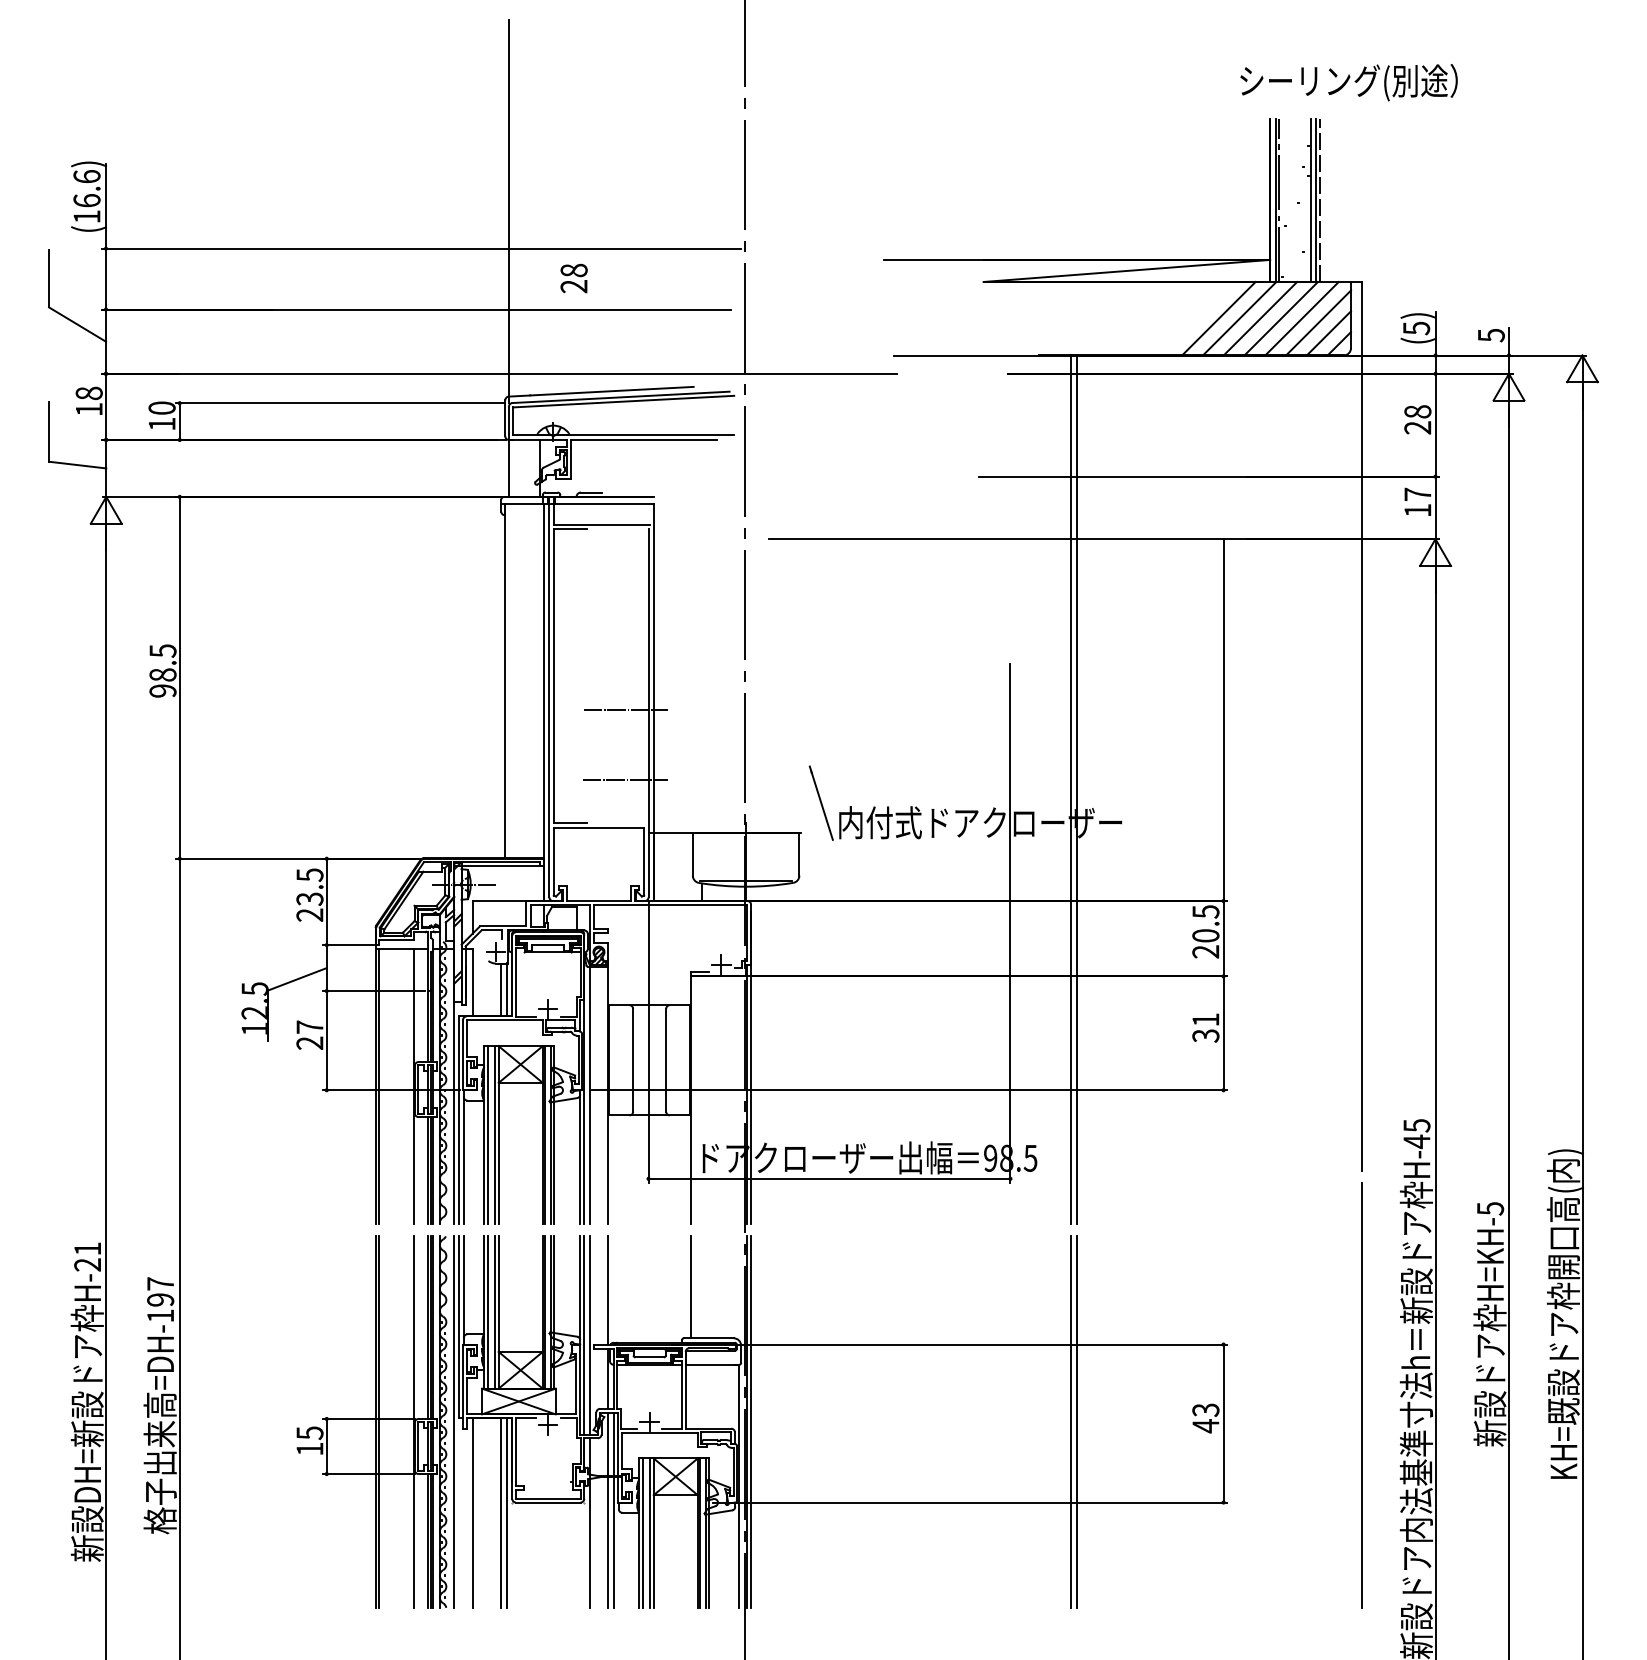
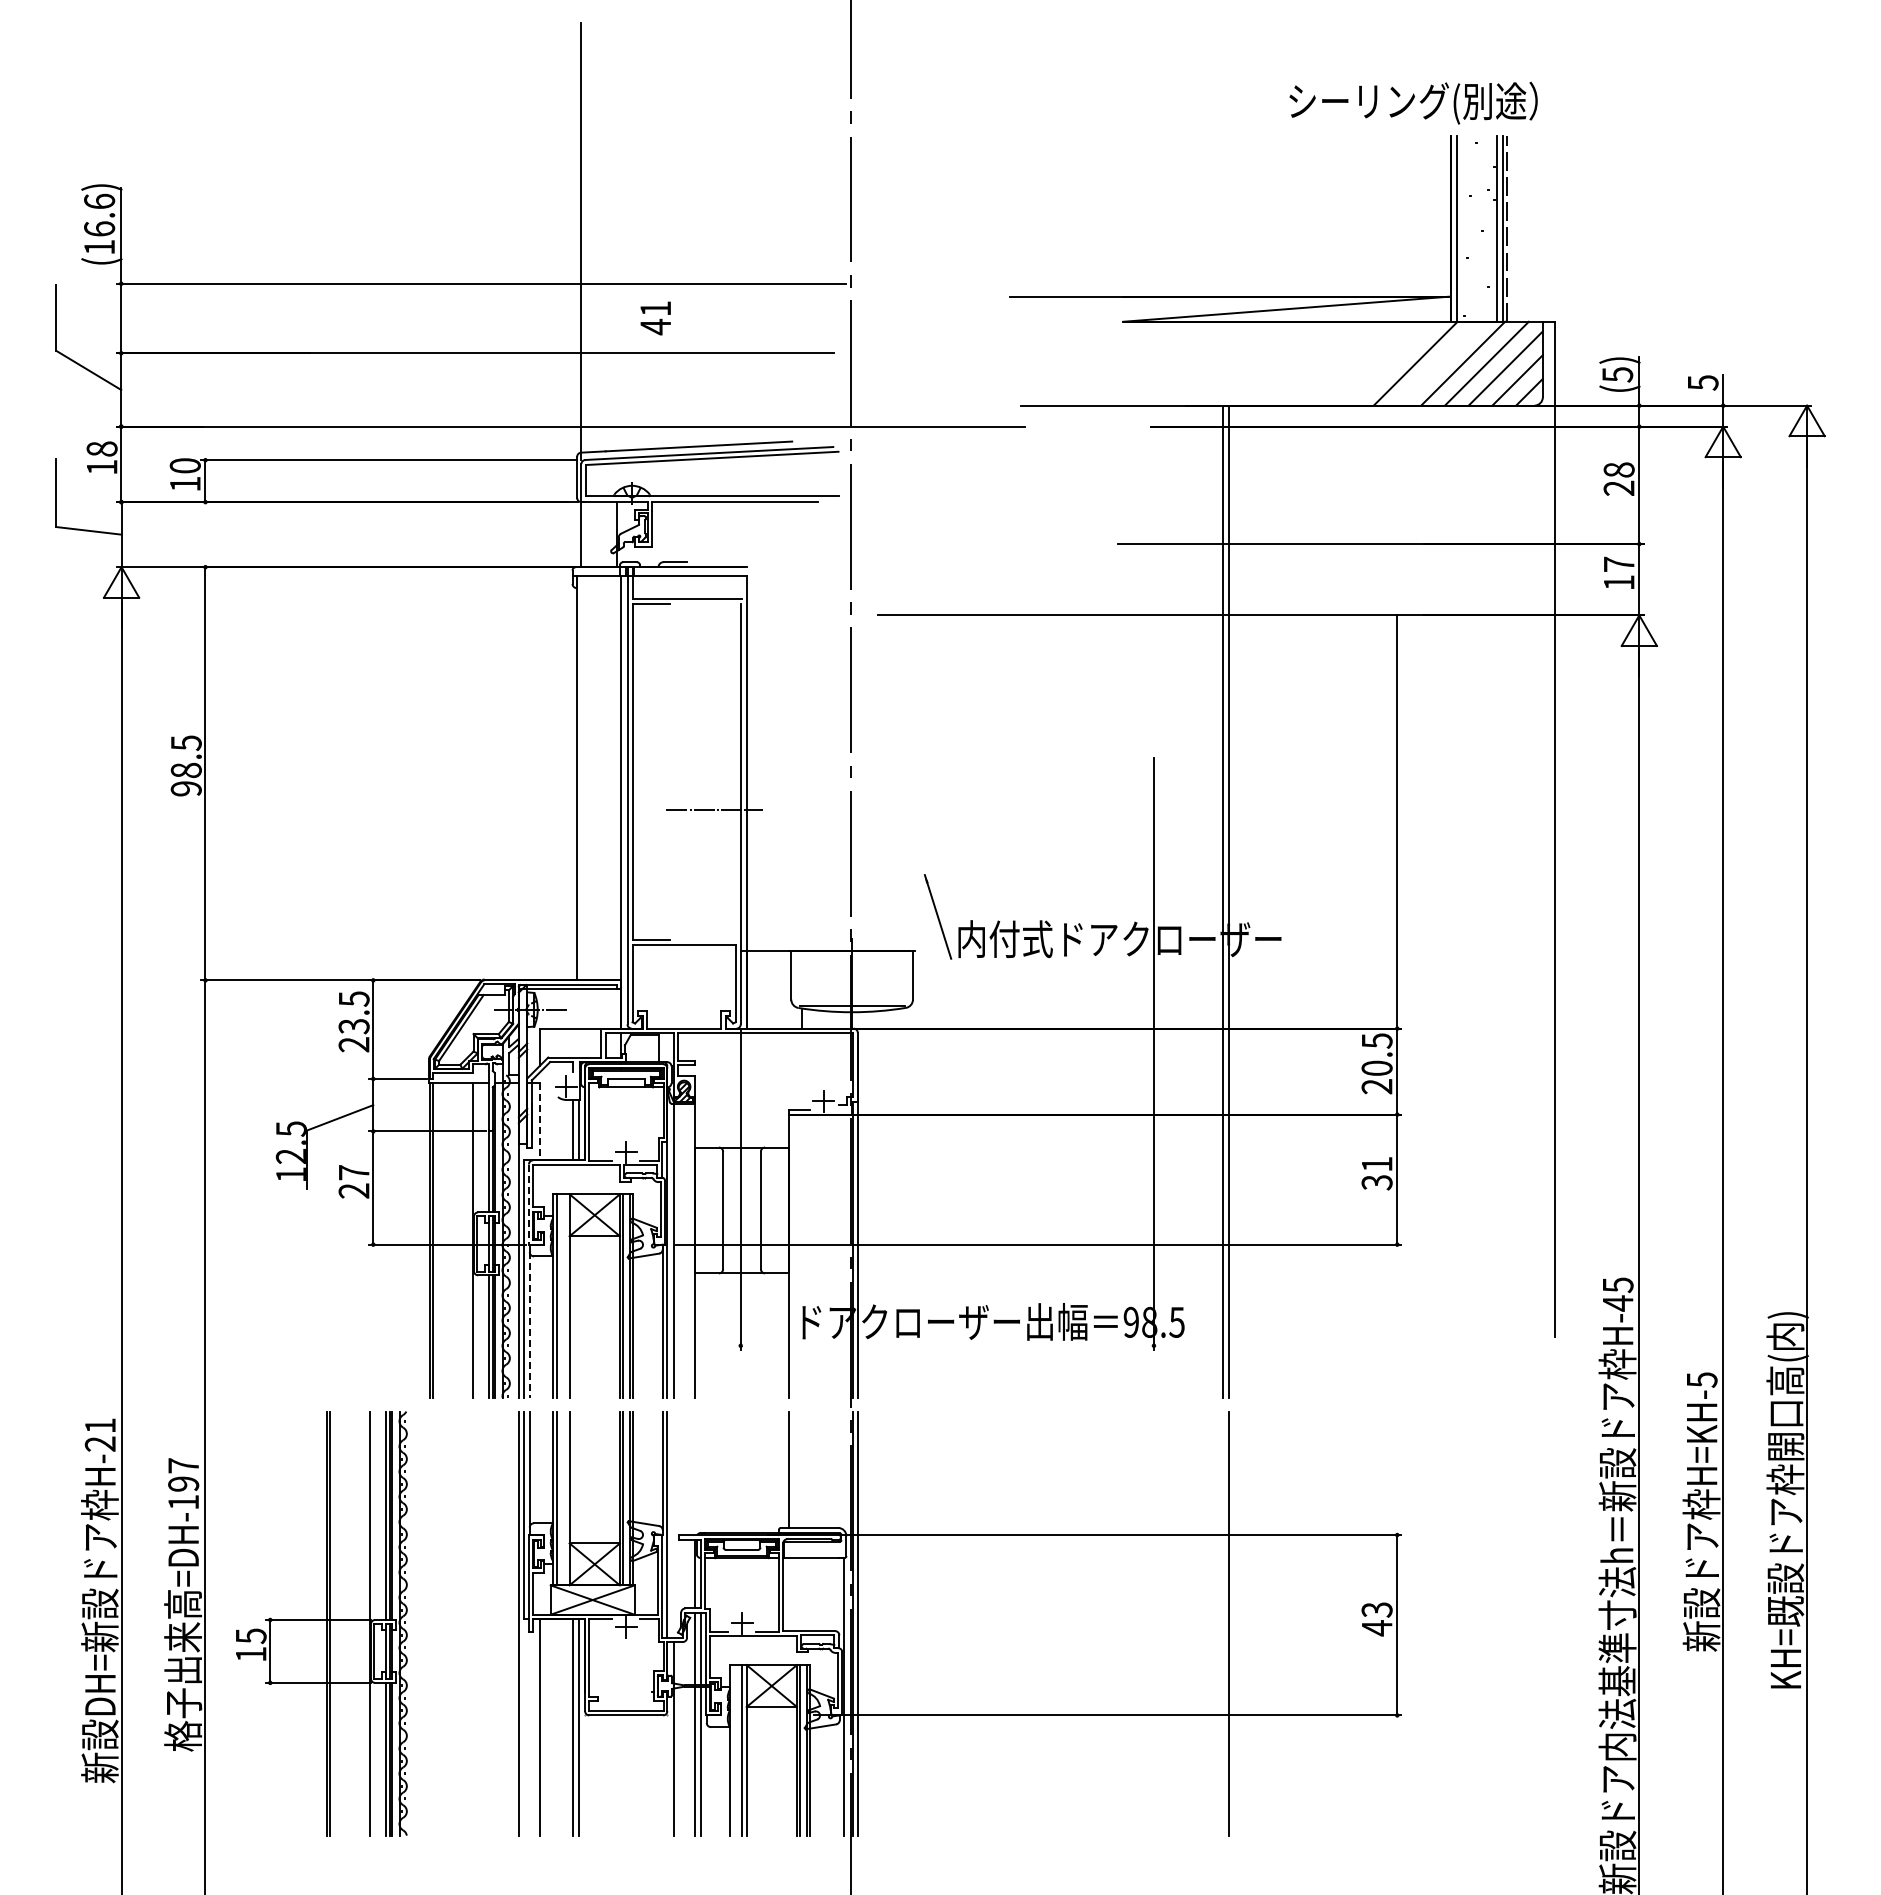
text: (1348, 82) -> (1413, 102), moved
line: (1279, 200) -> (1461, 228), removed
text: (573, 279) -> (655, 318), 28 -> 41
line: (1218, 318) -> (1391, 363), removed
line: (1260, 318) -> (1439, 363), removed
line: (625, 780) -> (714, 890), removed
line: (472, 982) -> (539, 1121), solid -> dashed
line: (462, 1055) -> (528, 1205), solid -> dashed
line: (495, 1134) -> (565, 1295), removed
line: (463, 1160) -> (529, 1324), solid -> dashed
line: (828, 1178) -> (946, 1345), removed
line: (608, 1290) -> (694, 1473), removed
line: (495, 1312) -> (565, 1498), removed
line: (589, 1335) -> (673, 1524), removed
line: (1361, 1395) -> (1554, 1593), removed
part: (371, 1422) -> (321, 1623), moved
line: (1071, 1422) -> (1223, 1623), removed
line: (643, 1533) -> (734, 1750), removed

